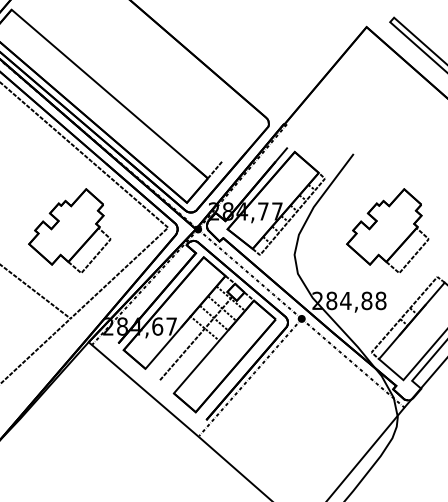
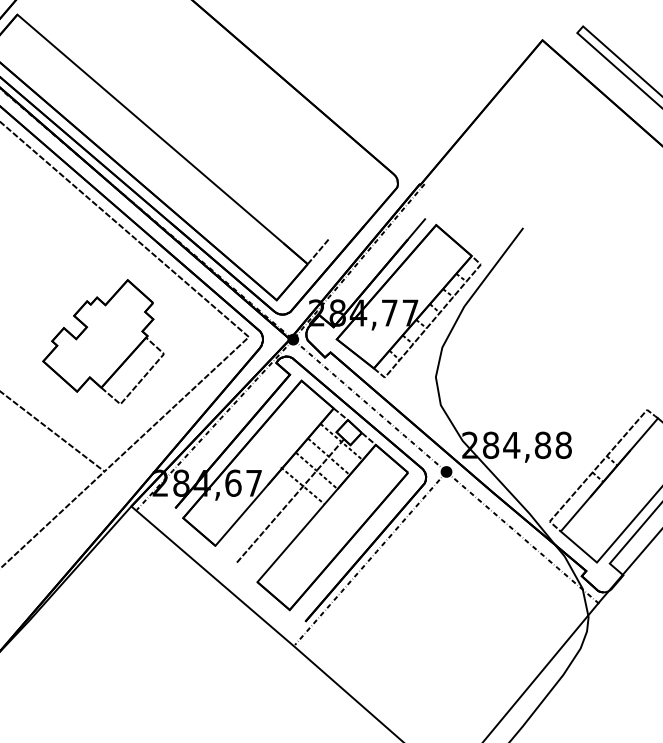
part: (387, 230) -> (573, 341), removed

